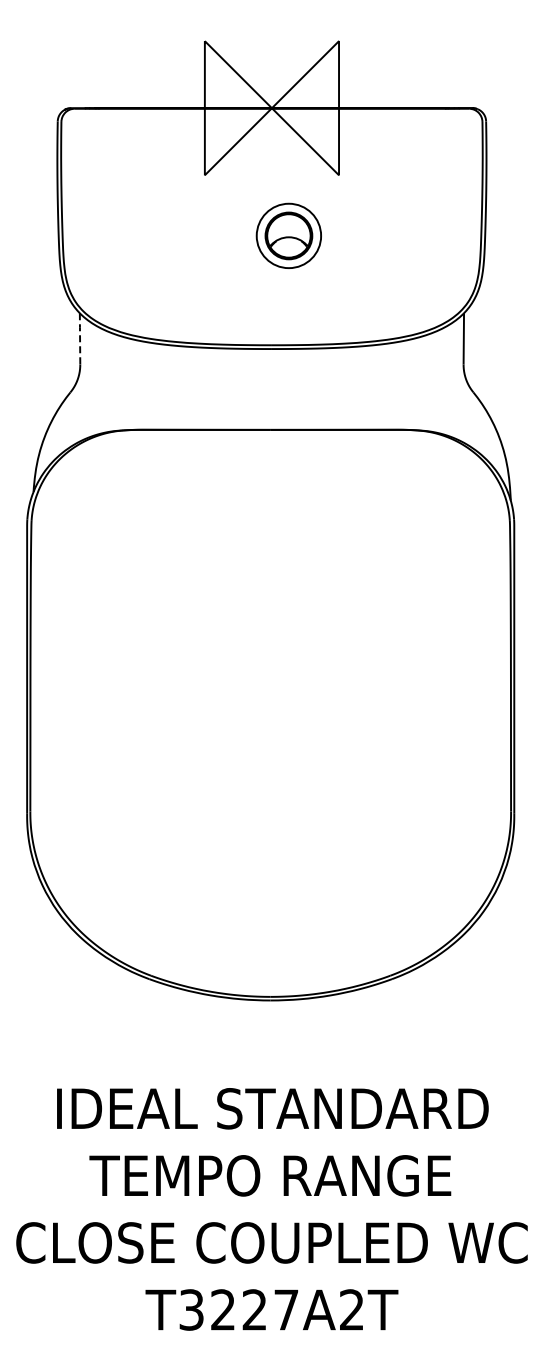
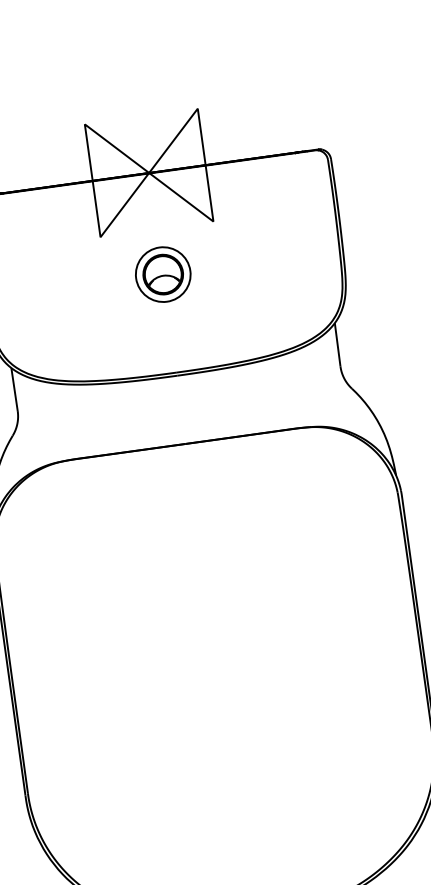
part: (288, 235) -> (162, 274), moved
line: (80, 338) -> (14, 389), dashed -> solid

